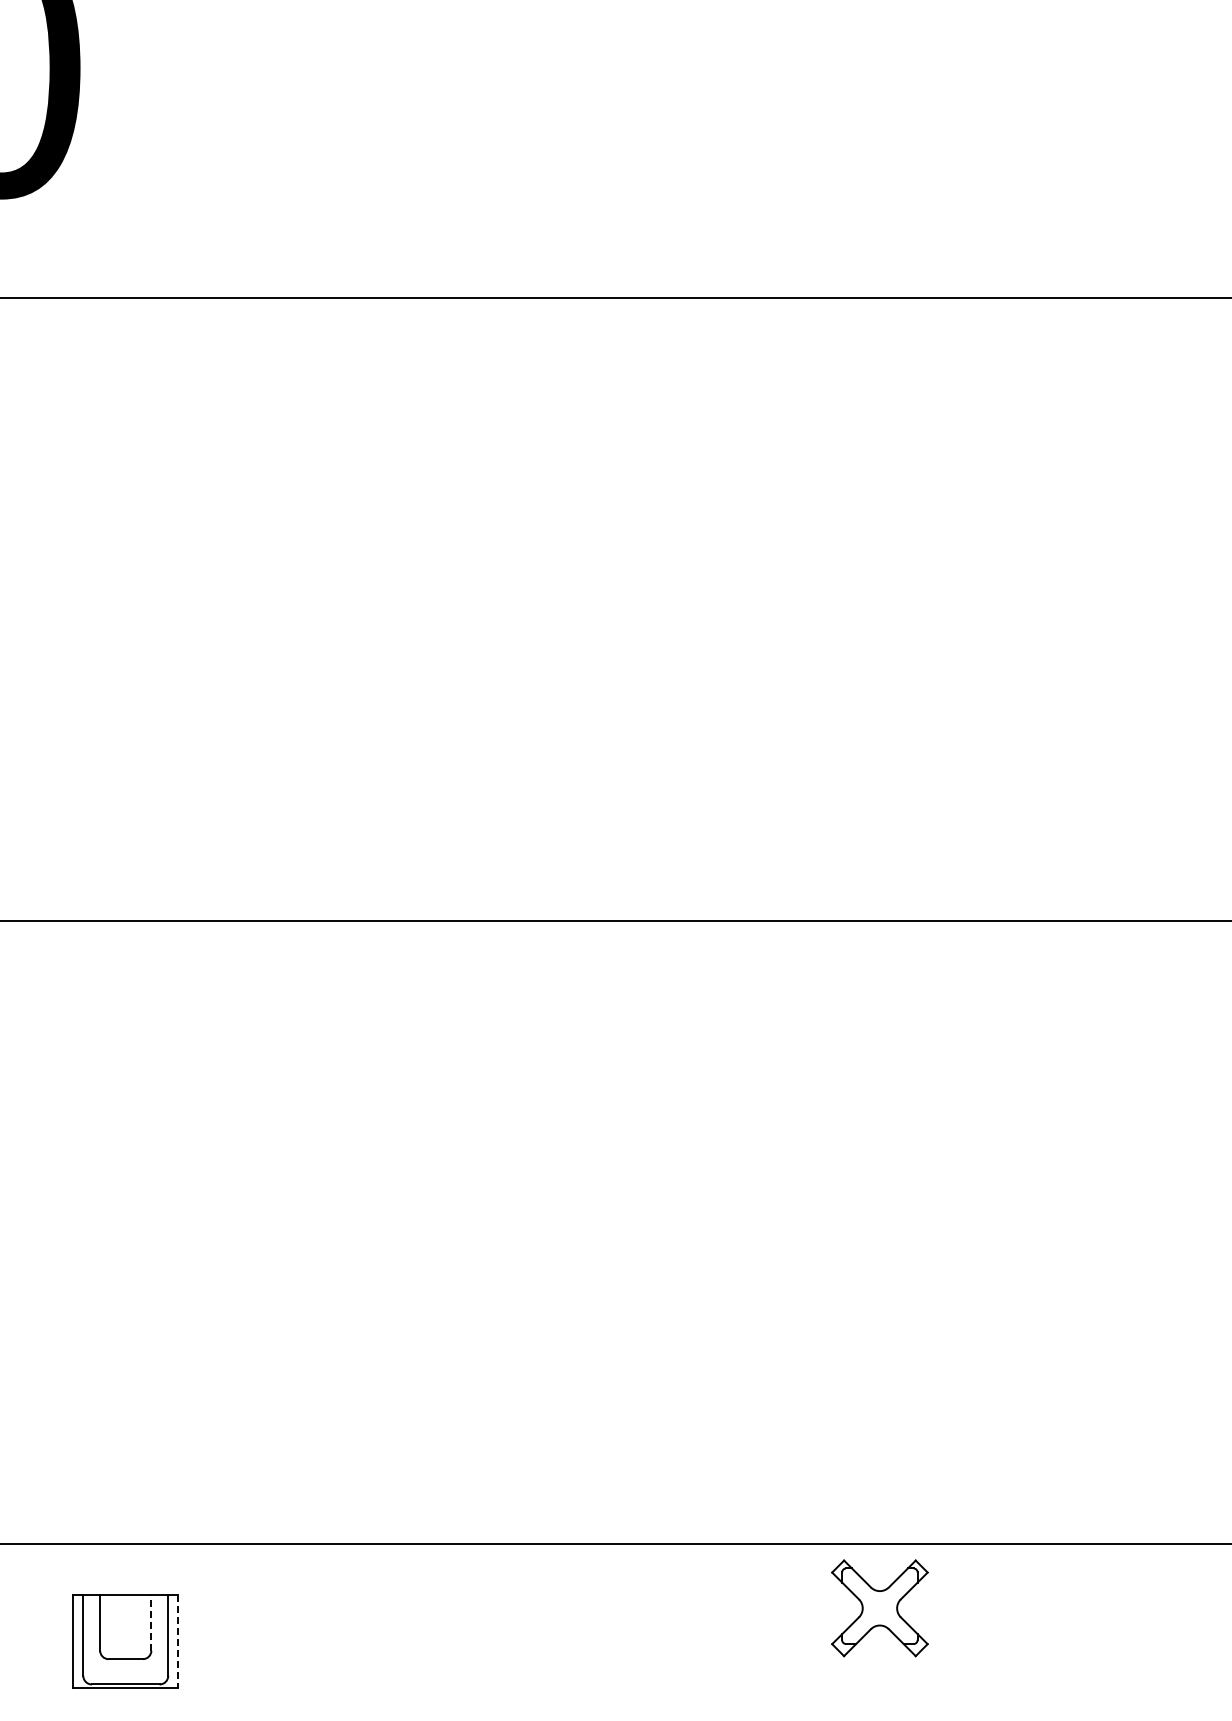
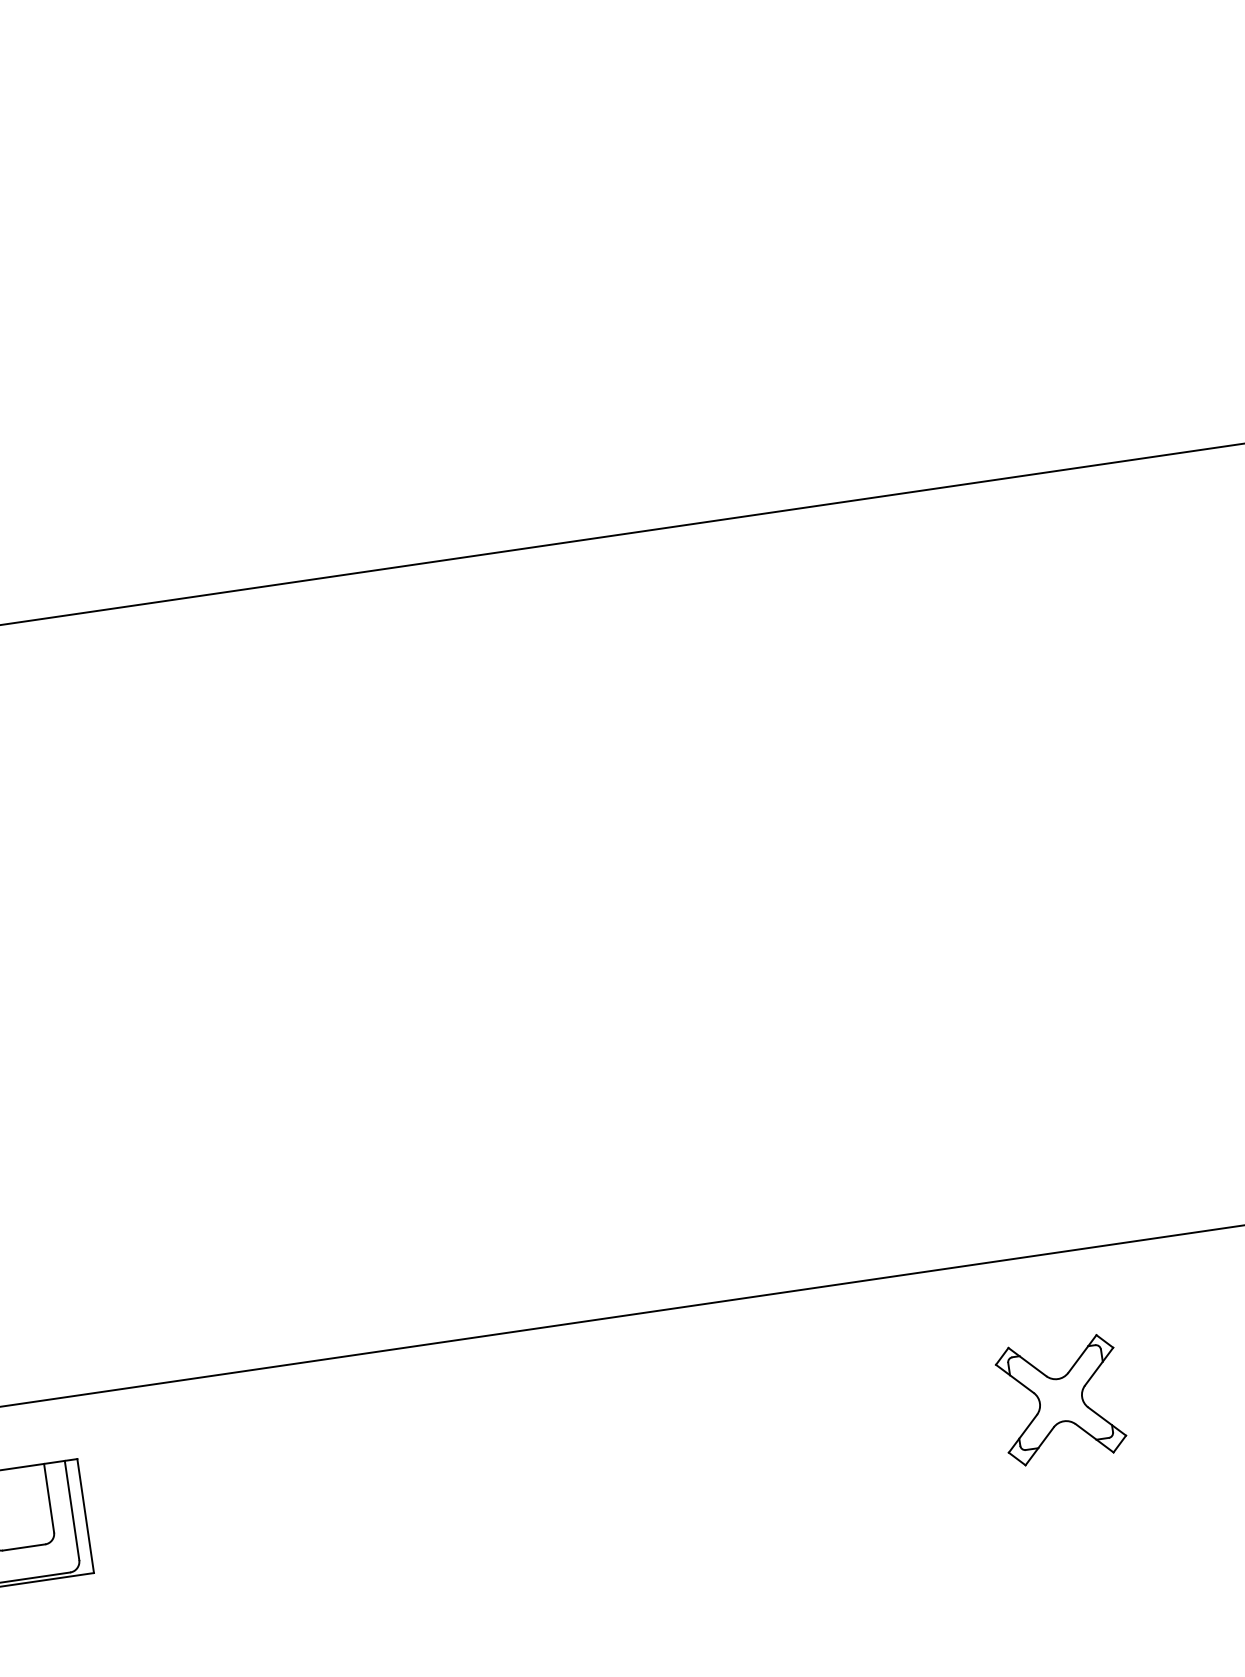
part: (879, 1608) -> (1060, 1400), moved
line: (151, 1622) -> (49, 1497), dashed -> solid
line: (178, 1641) -> (85, 1516), dashed -> solid

